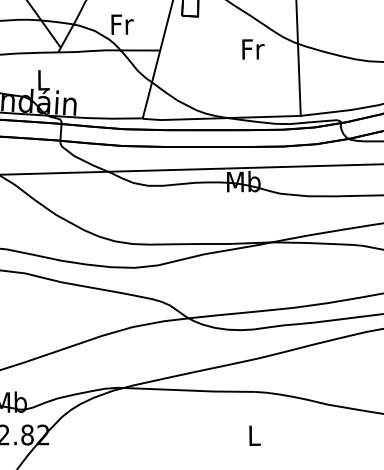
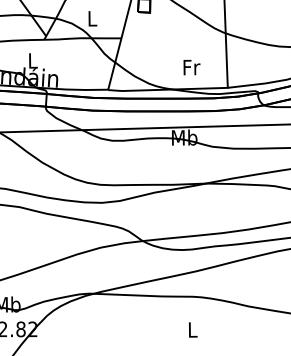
text: (121, 24) -> (92, 18), Fr -> L
text: (252, 49) -> (191, 67), moved

